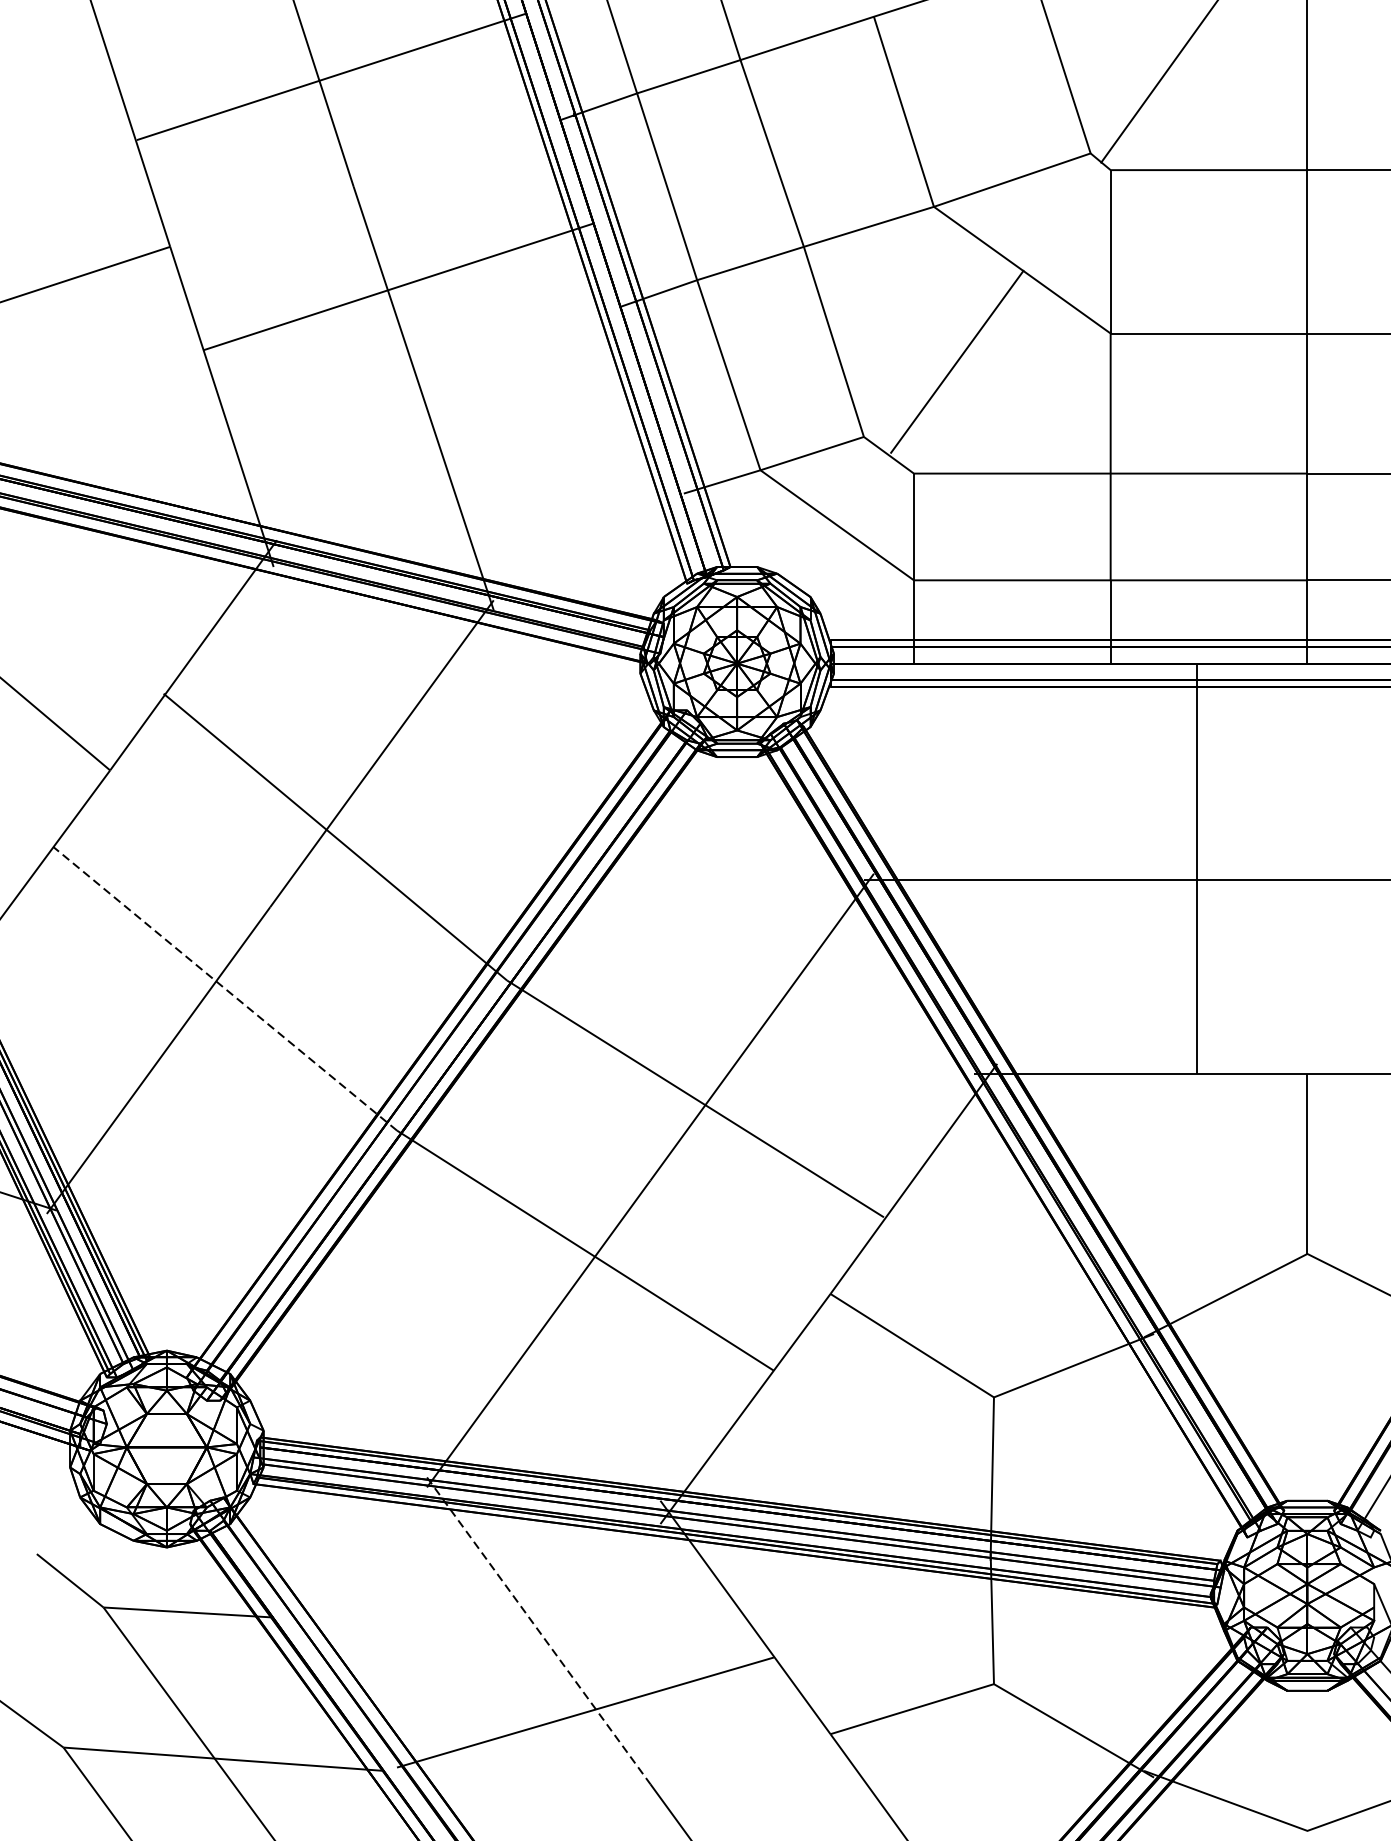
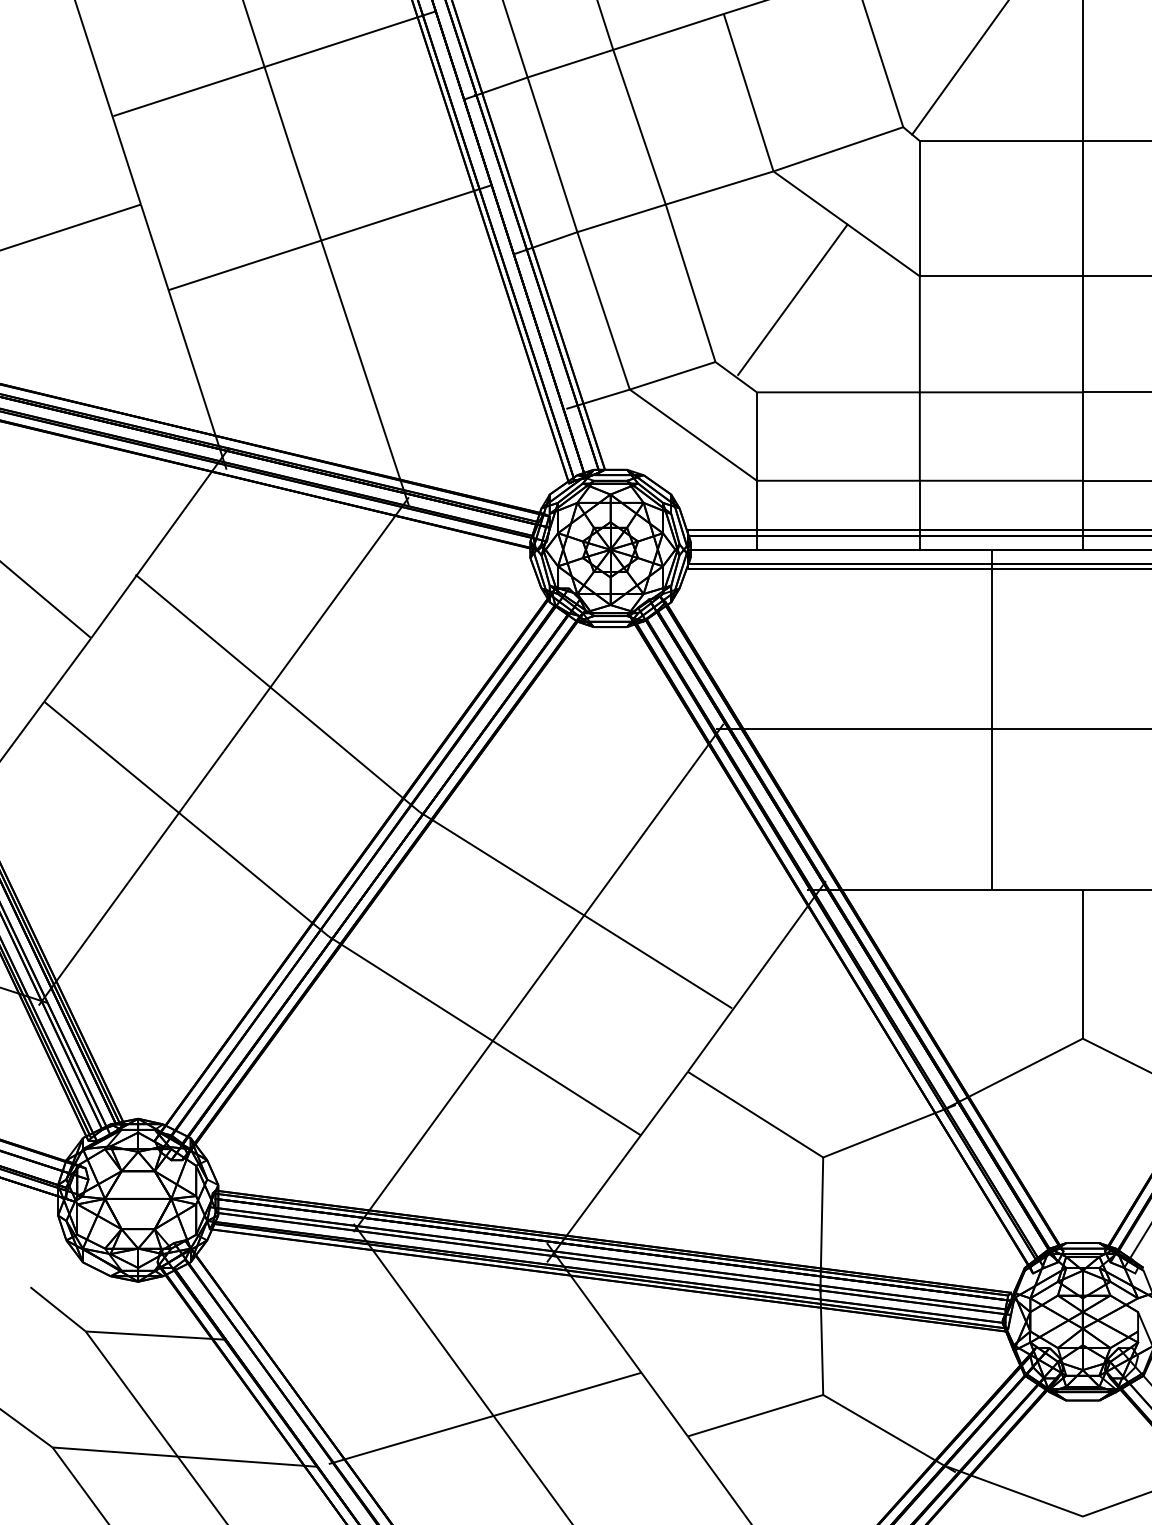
line: (225, 988) -> (186, 818), dashed -> solid
line: (539, 1631) -> (446, 1351), dashed -> solid

